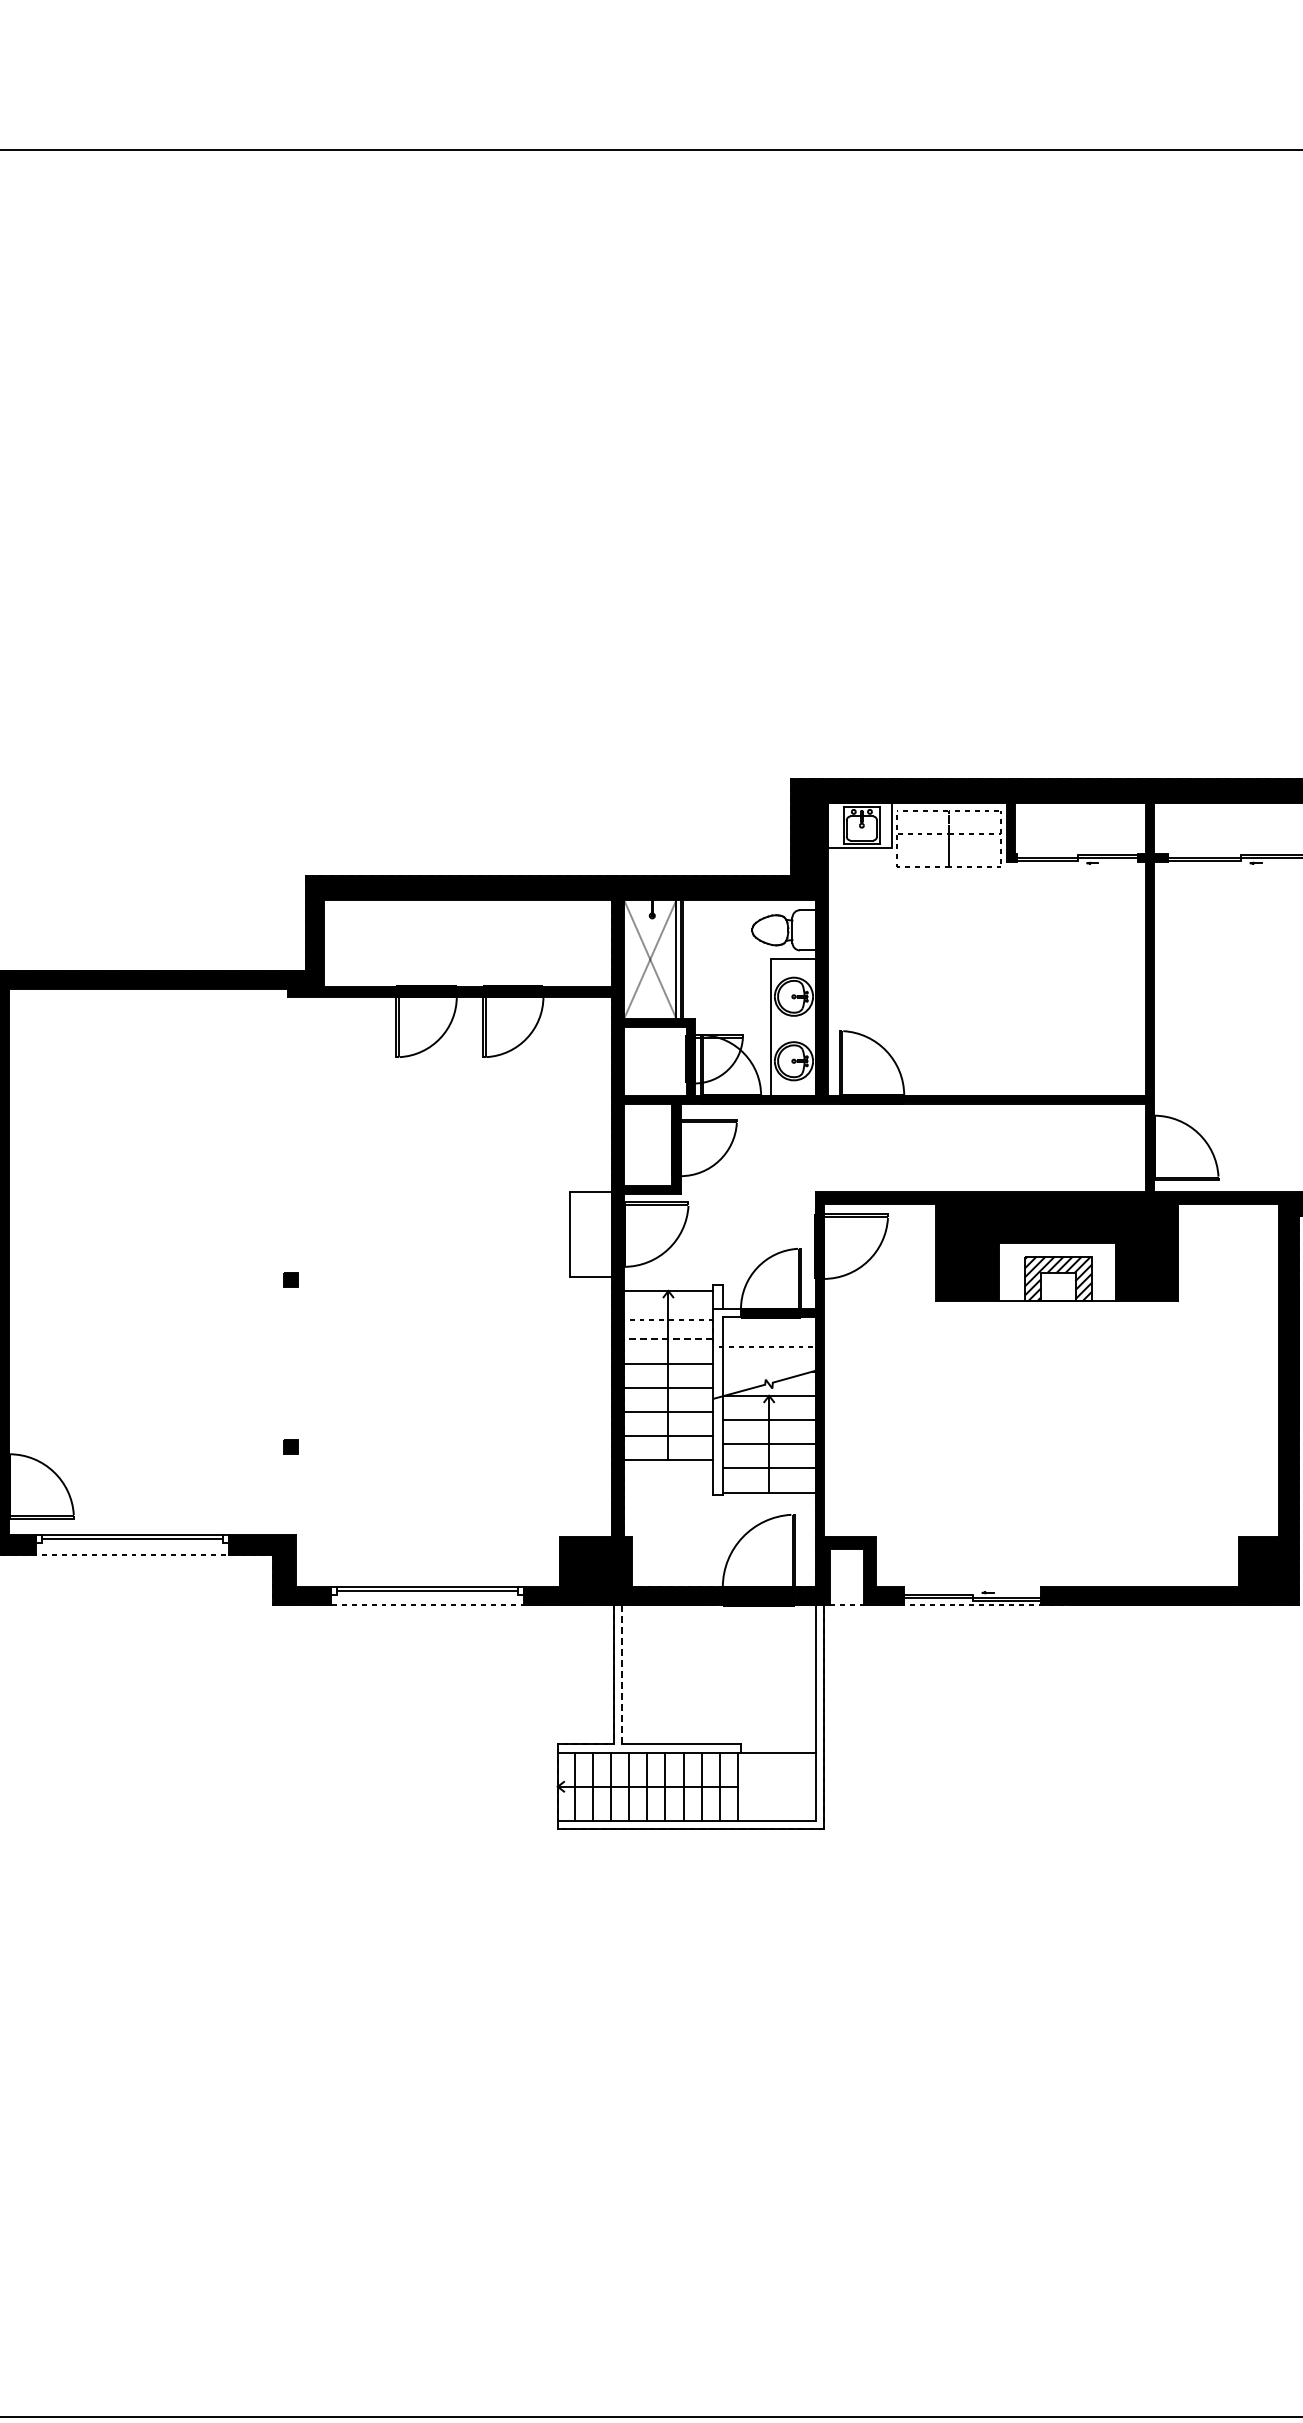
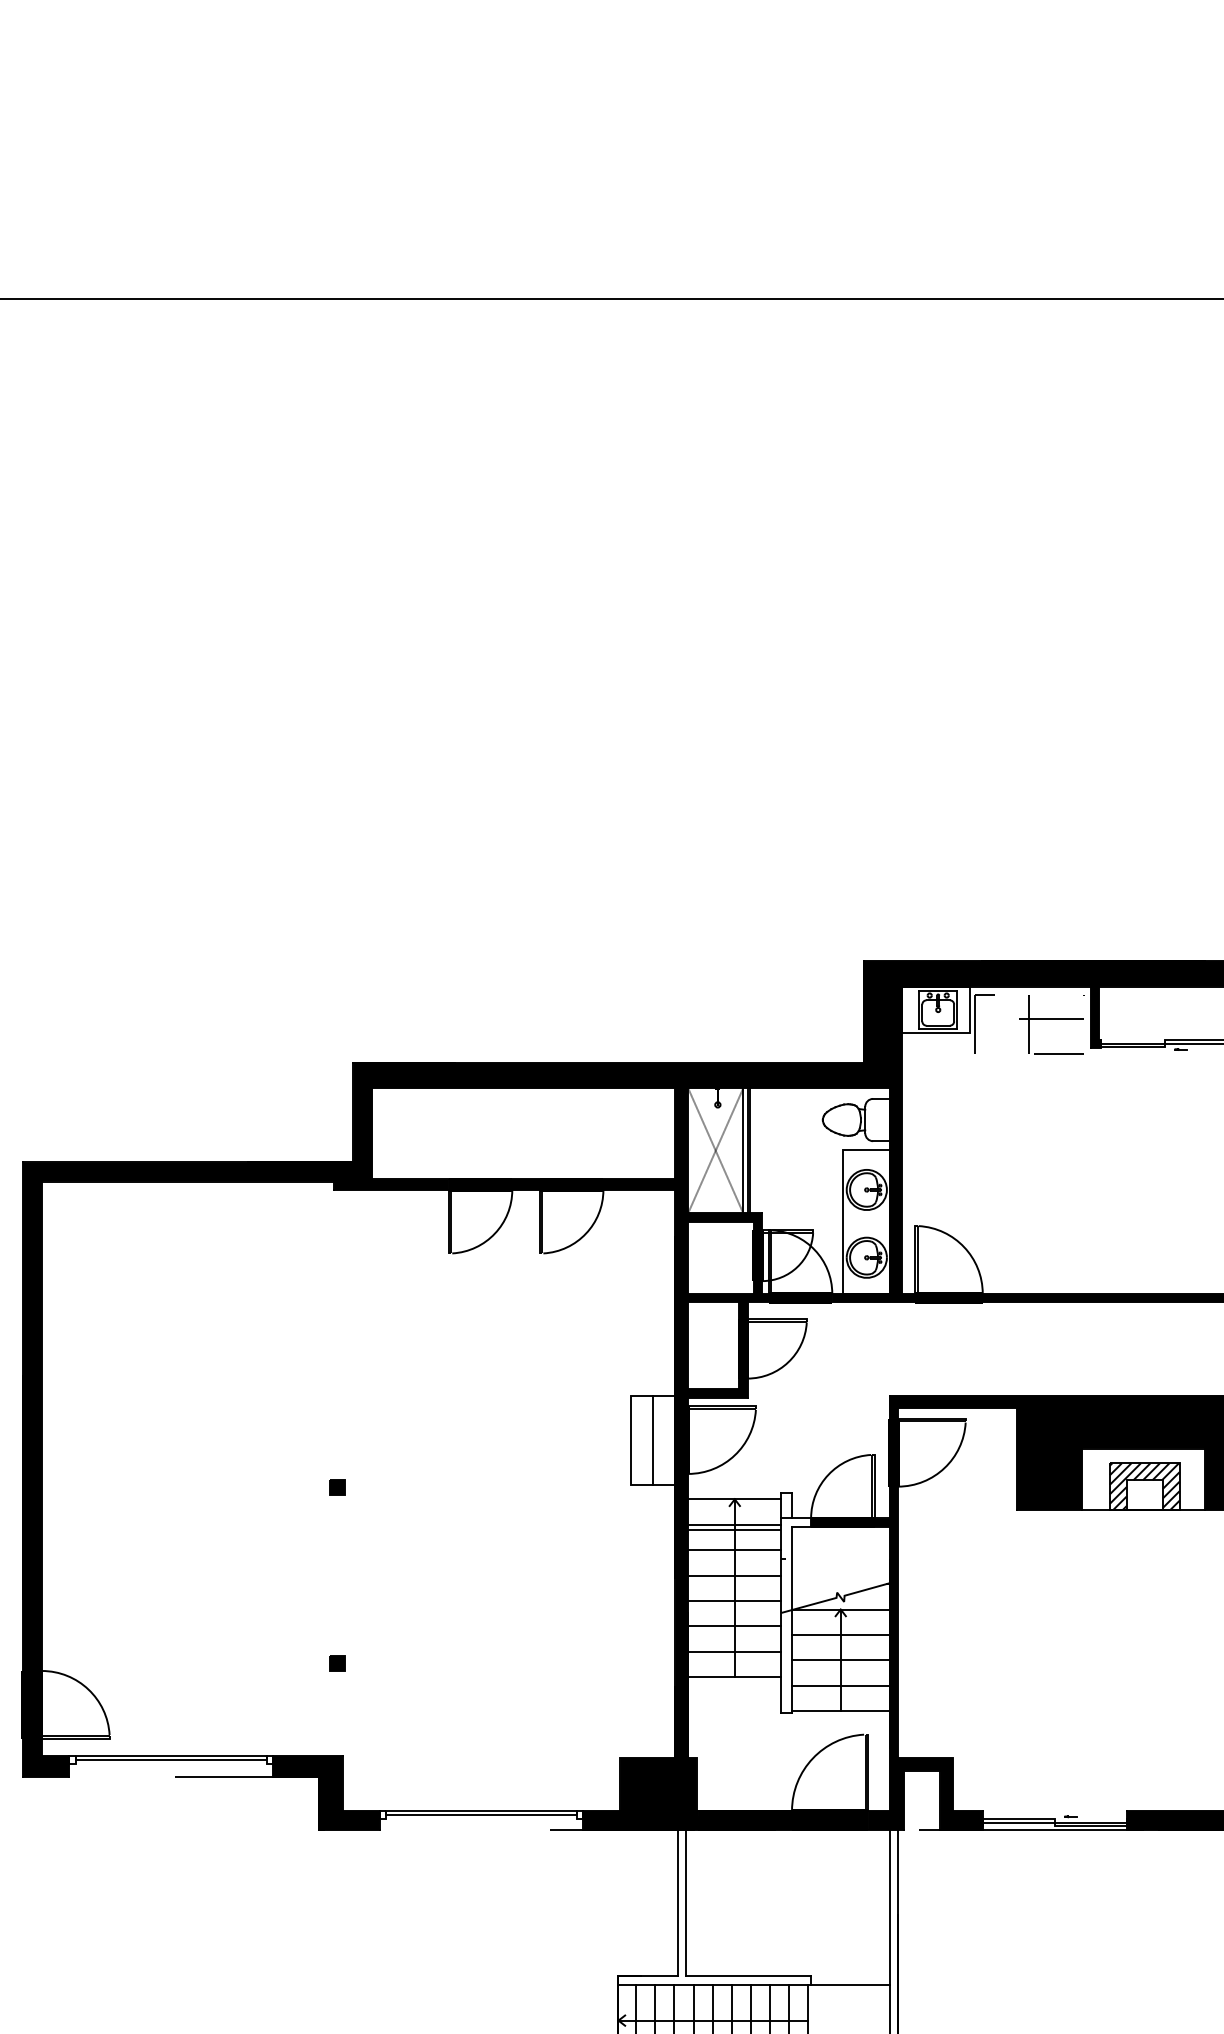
line: (590, 1234) -> (652, 1439), added
line: (668, 1315) -> (734, 1525), added
line: (667, 1339) -> (733, 1550), dashed -> solid
line: (622, 1674) -> (686, 1902), dashed -> solid

